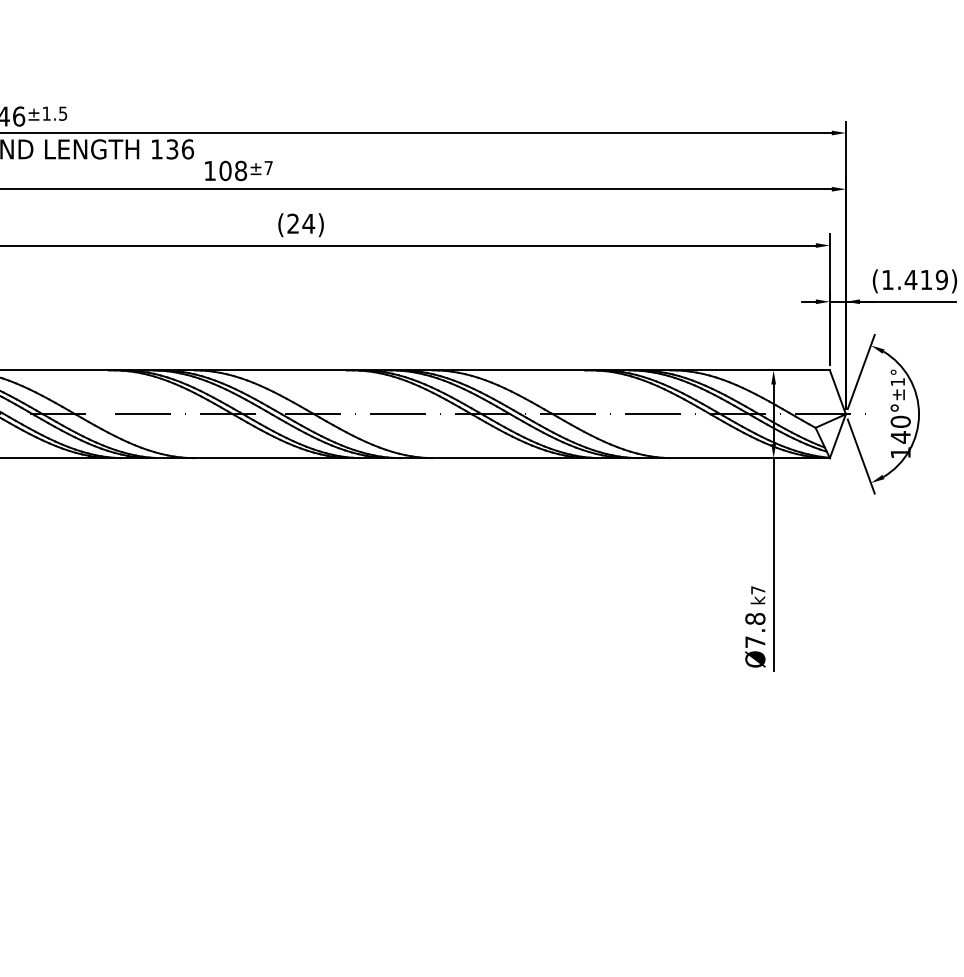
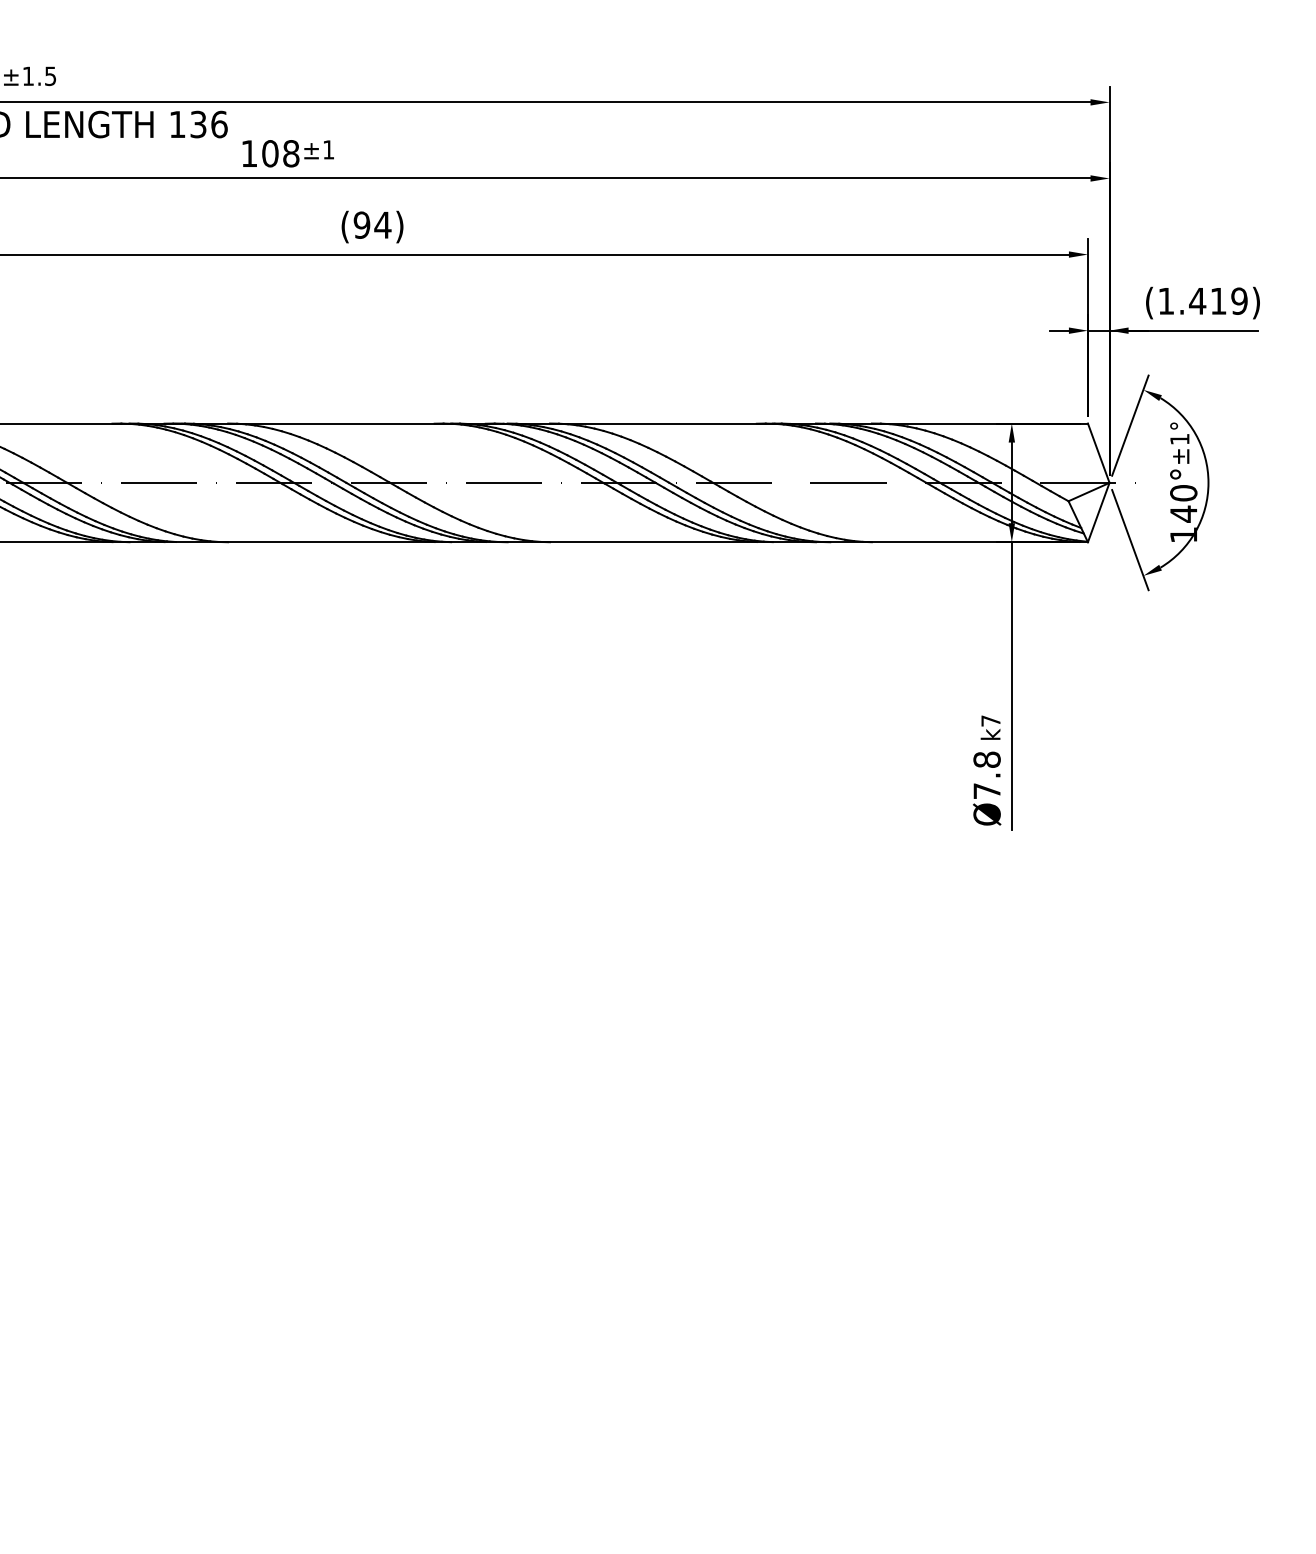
text: (268, 167) -> (328, 149), ±7 -> ±1
text: (292, 223) -> (361, 224), (24) -> (94)

